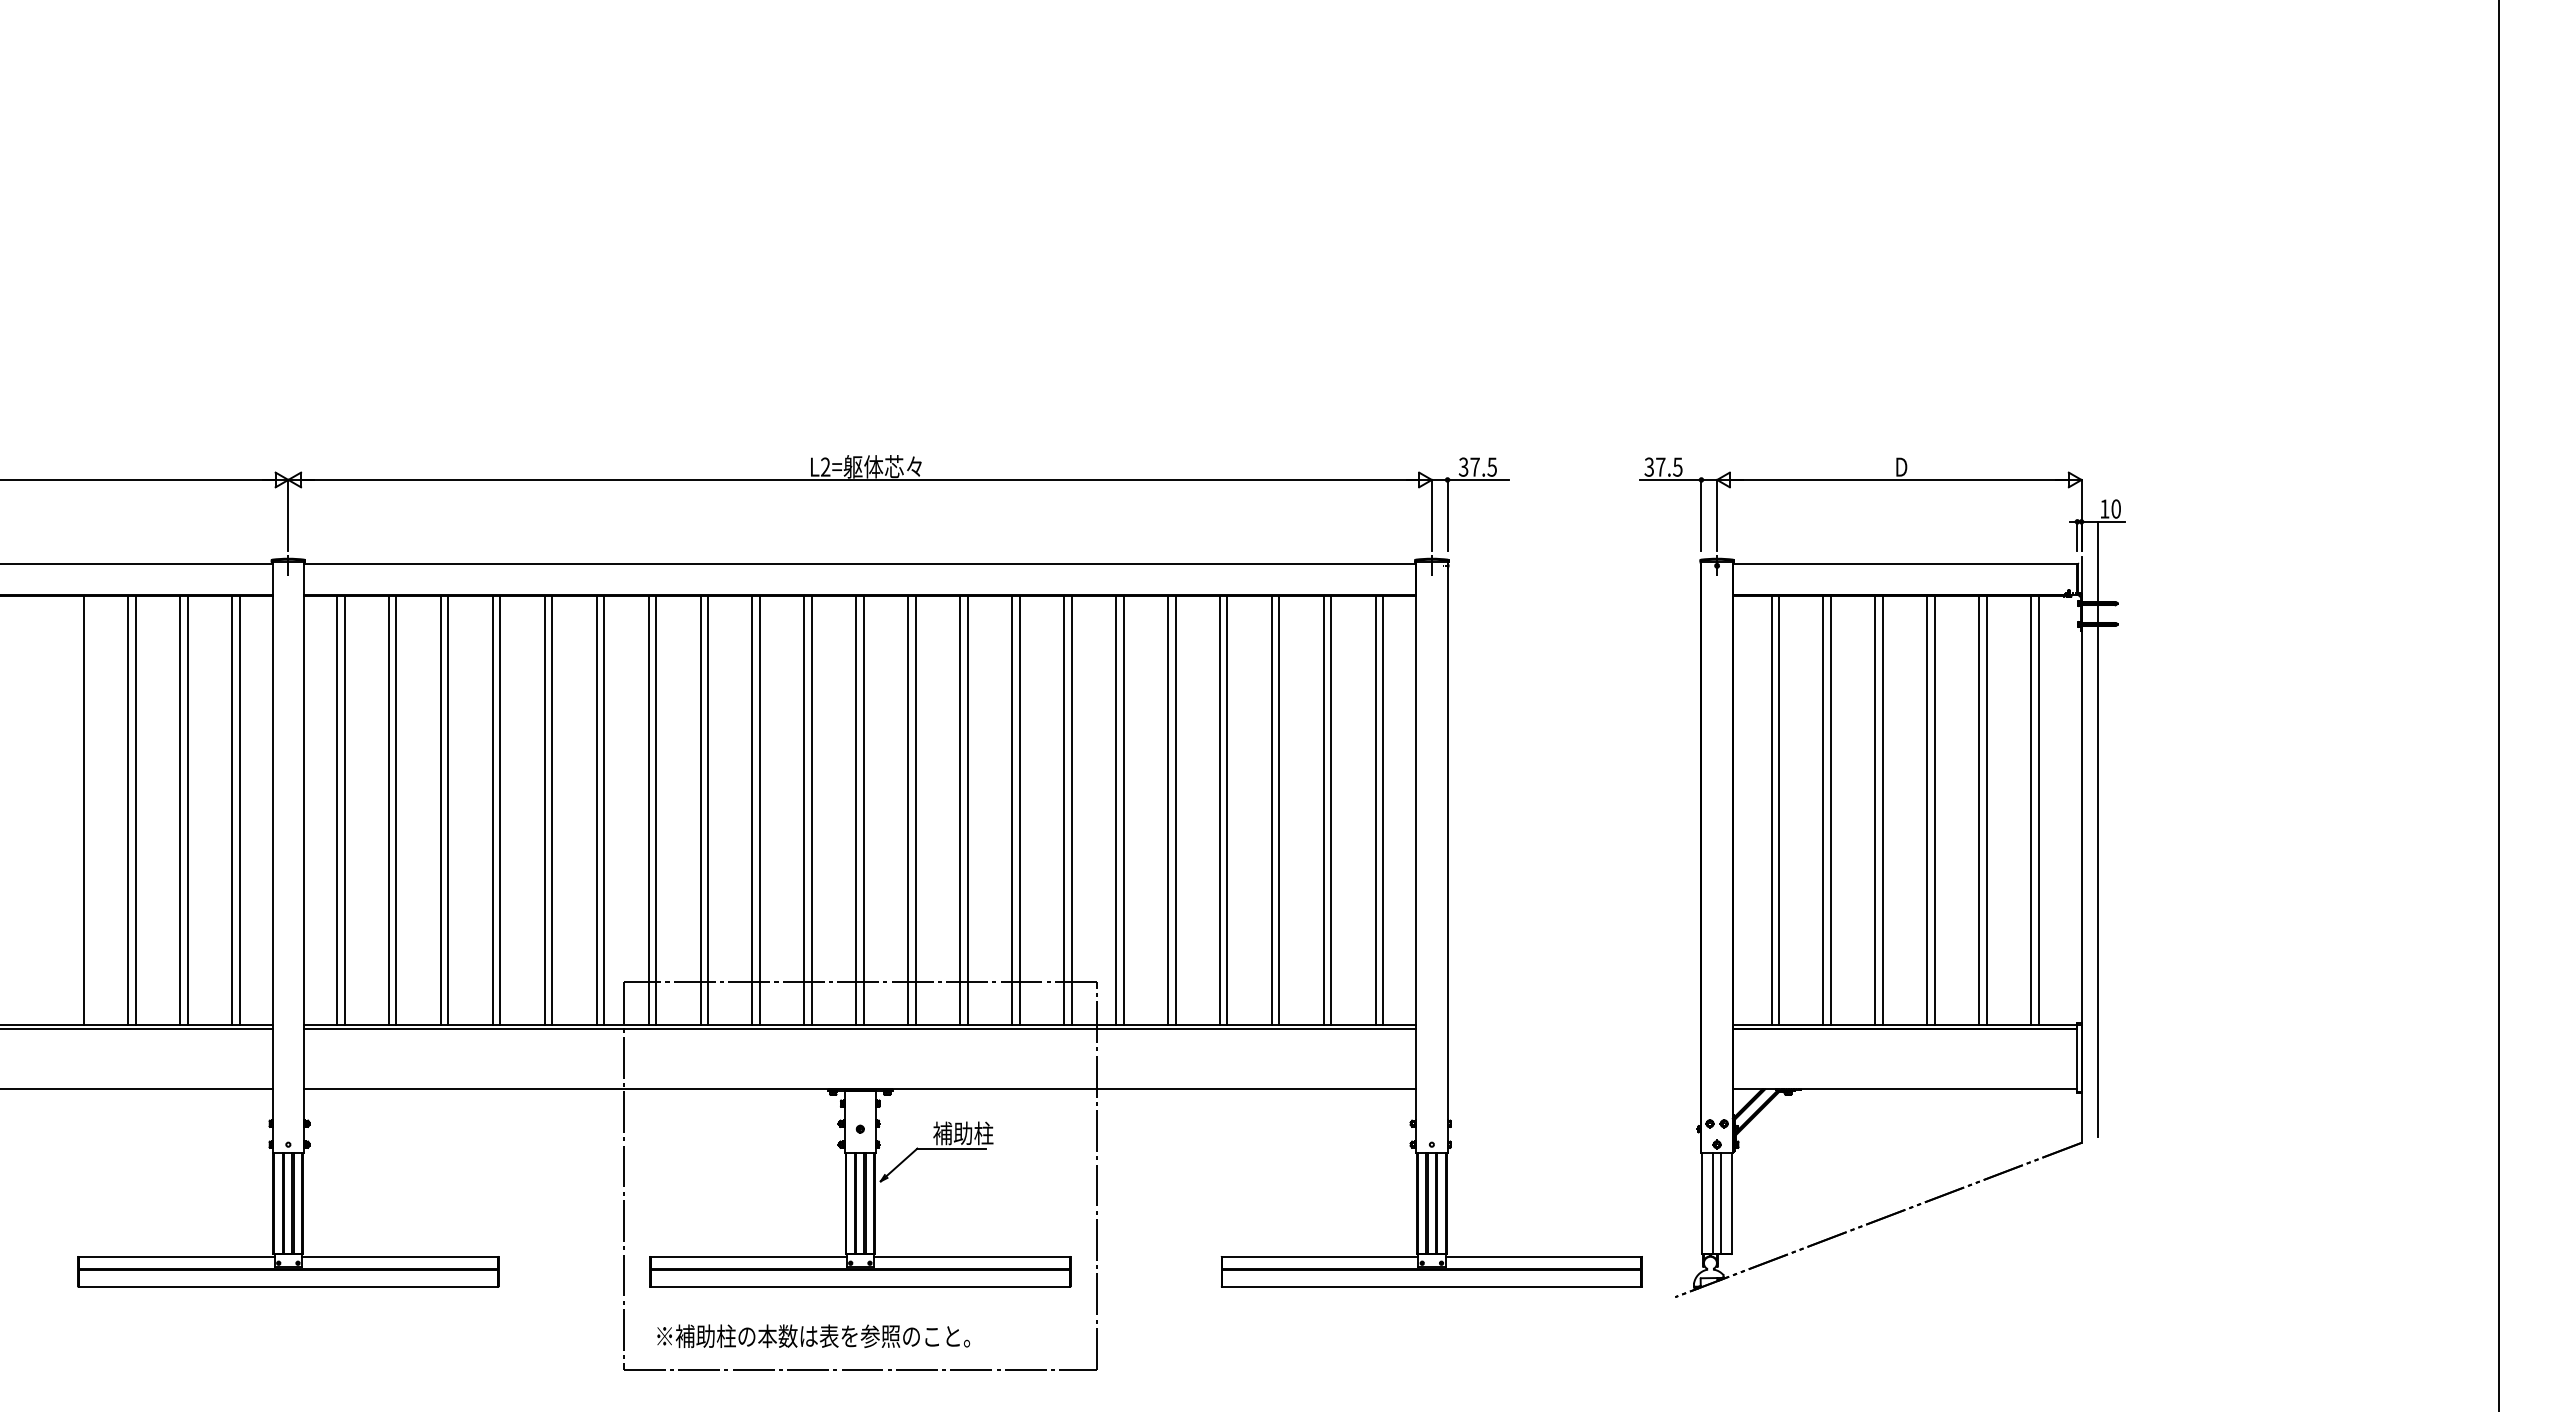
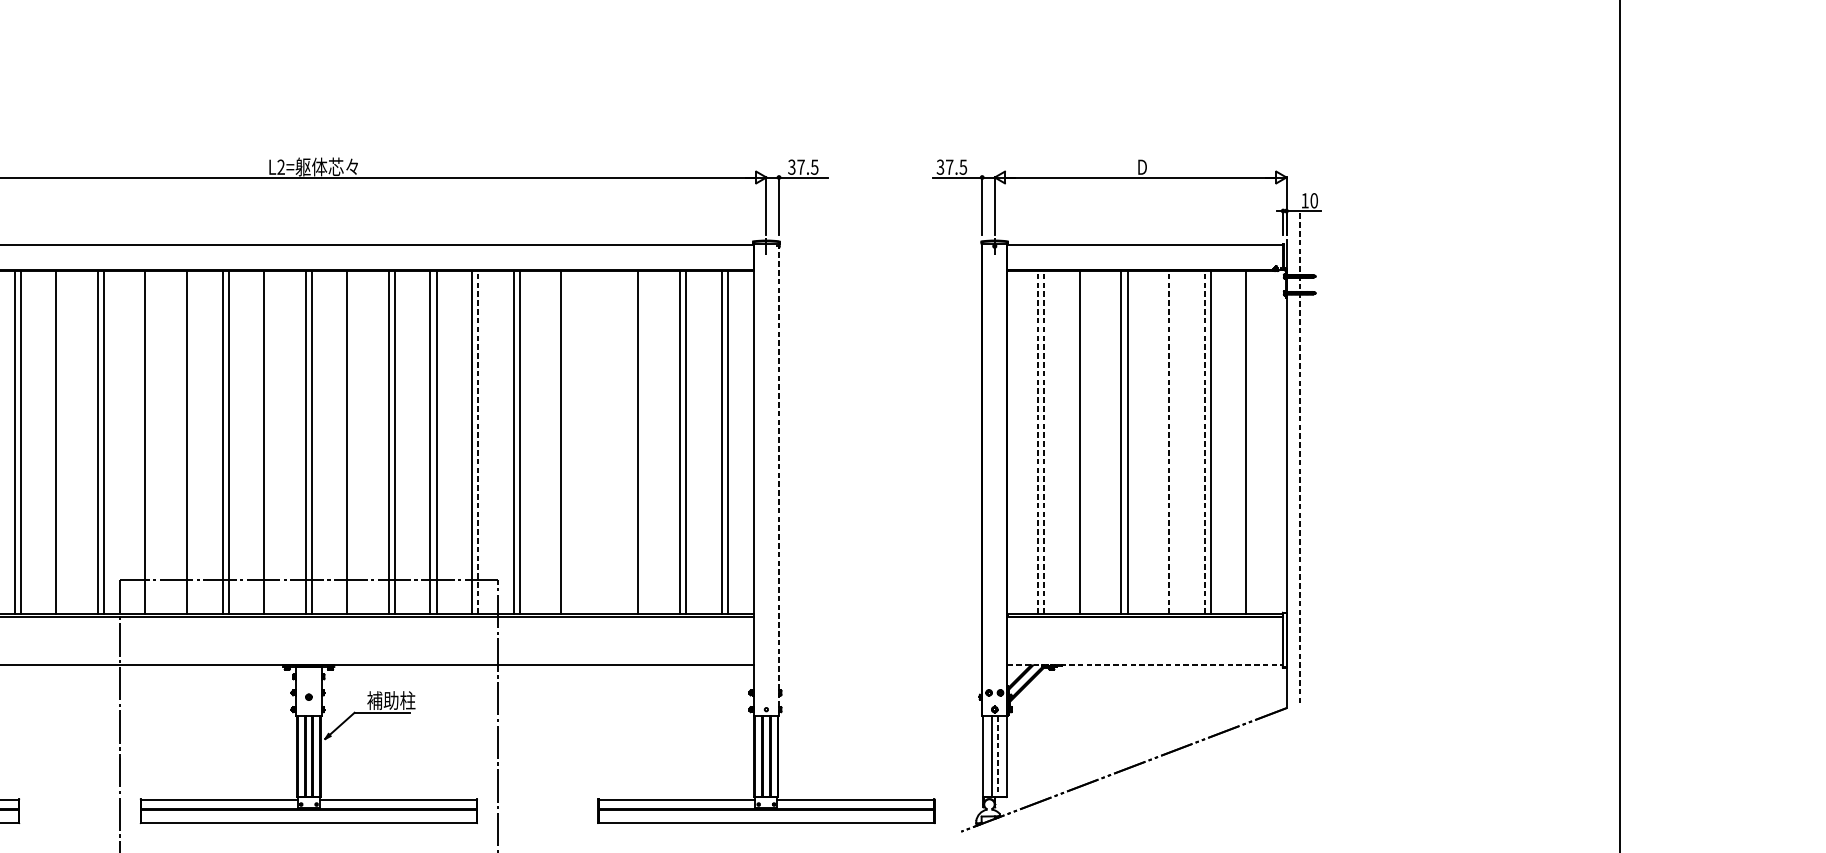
line: (552, 810) -> (62, 442), removed
line: (648, 810) -> (139, 442), removed
line: (700, 810) -> (180, 442), removed
line: (811, 810) -> (269, 442), removed
line: (915, 810) -> (353, 442), removed
line: (1071, 810) -> (477, 442), solid -> dashed
line: (1168, 810) -> (555, 442), removed
line: (1219, 810) -> (596, 442), removed
line: (1227, 810) -> (602, 442), removed
line: (1279, 810) -> (644, 442), removed
line: (1771, 810) -> (1038, 442), solid -> dashed
line: (1779, 810) -> (1044, 442), solid -> dashed
line: (1830, 810) -> (1085, 442), removed
line: (1927, 810) -> (1163, 442), removed
line: (1934, 810) -> (1168, 442), solid -> dashed
line: (1979, 810) -> (1204, 442), solid -> dashed
line: (2038, 810) -> (1252, 442), removed
line: (2097, 828) -> (1299, 456), solid -> dashed
line: (1447, 858) -> (778, 480), solid -> dashed
line: (1905, 1089) -> (1145, 665), solid -> dashed
line: (1721, 1203) -> (998, 756), solid -> dashed

